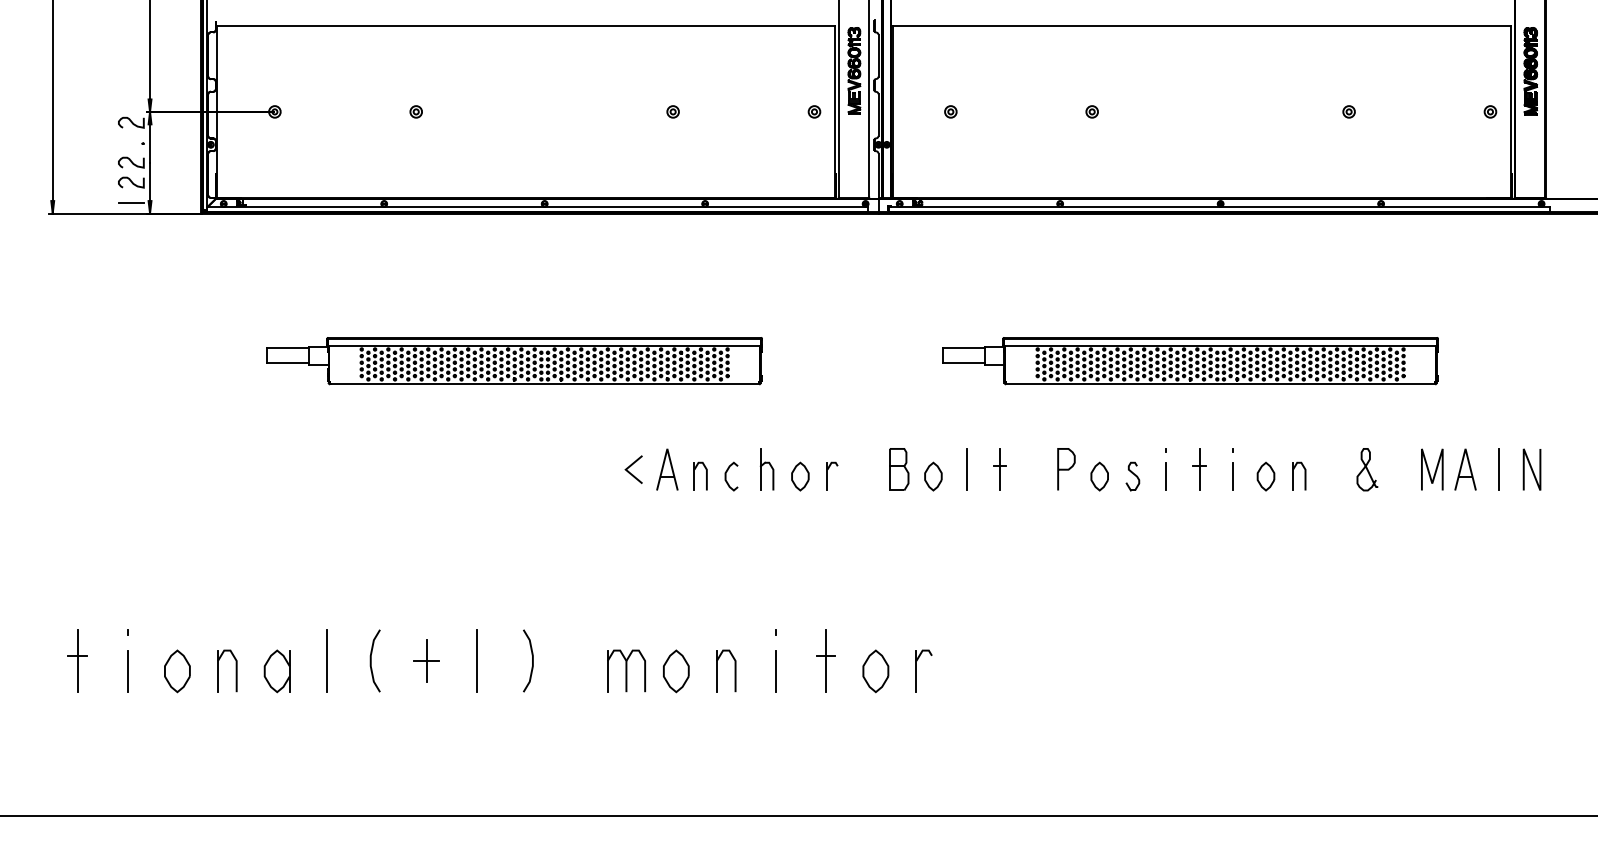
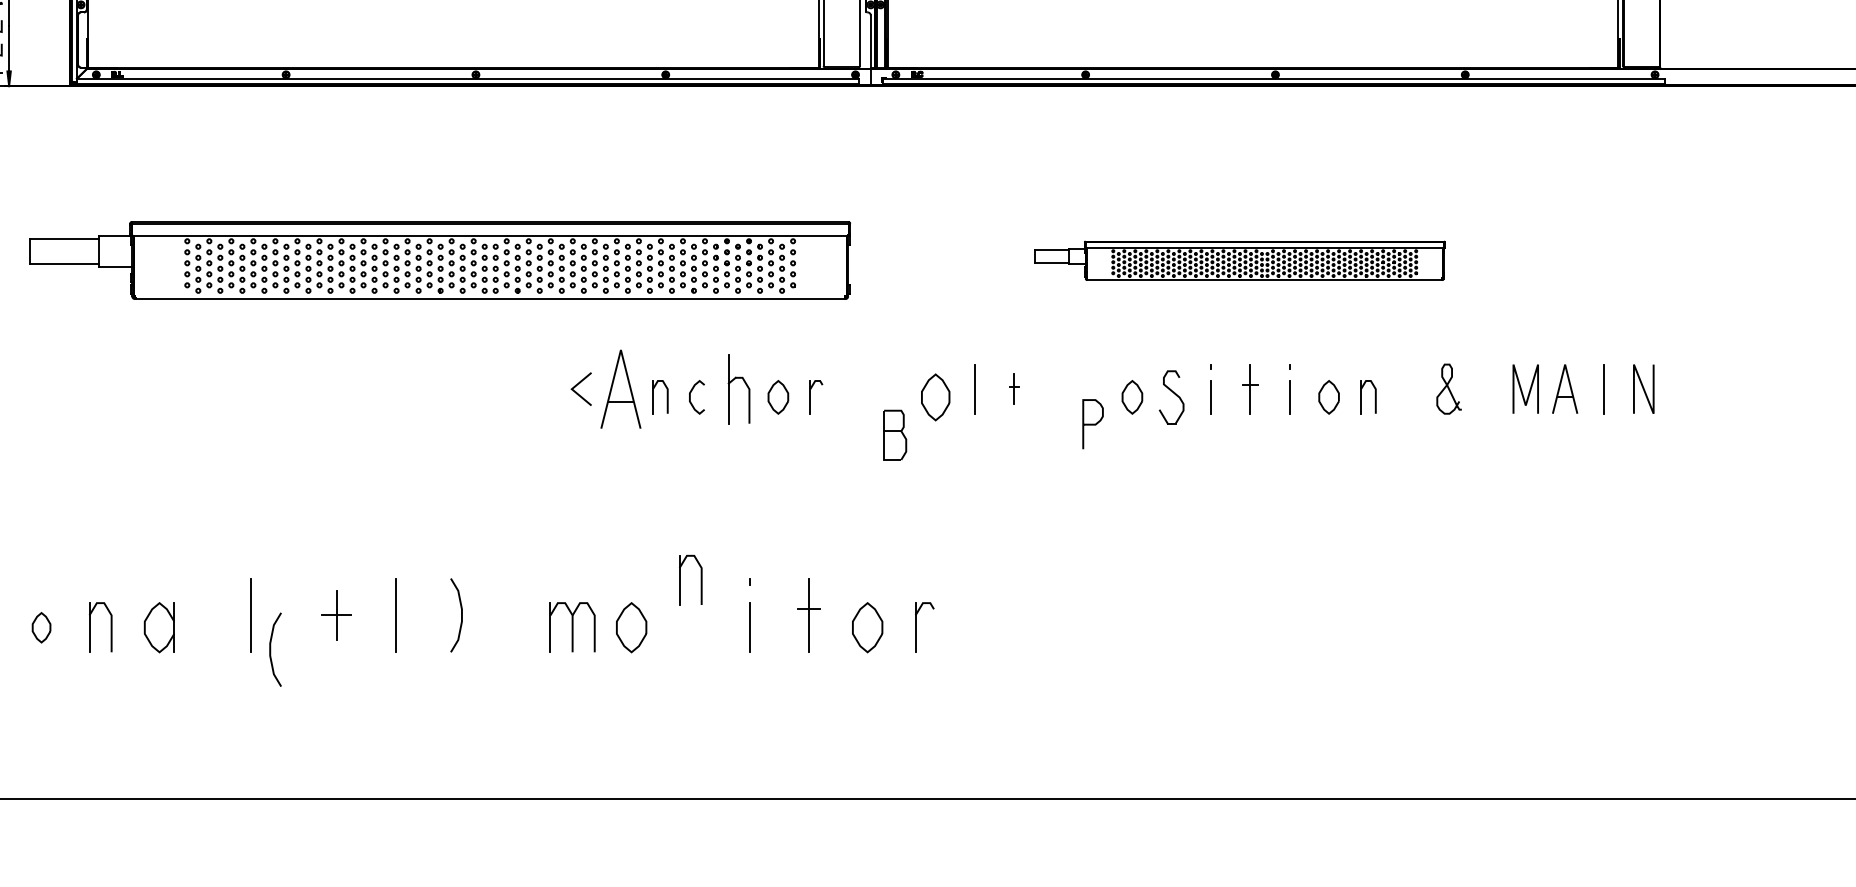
part: (514, 361) -> (440, 261), size x1.4
part: (1190, 361) -> (1239, 261), size x0.7
part: (667, 469) -> (621, 388), size x1.6
part: (766, 469) -> (738, 388), size x1.4
part: (899, 469) -> (895, 435), moved
part: (999, 469) -> (1013, 388), size x0.6
curve: (1066, 469) -> (1093, 424), moved
part: (933, 476) -> (935, 397), size x1.4
part: (1132, 476) -> (1171, 397), size x1.6
line: (326, 660) -> (249, 614), moved
curve: (371, 660) -> (271, 649), moved
part: (734, 670) -> (700, 579), moved
part: (177, 671) -> (41, 627), size x0.6

